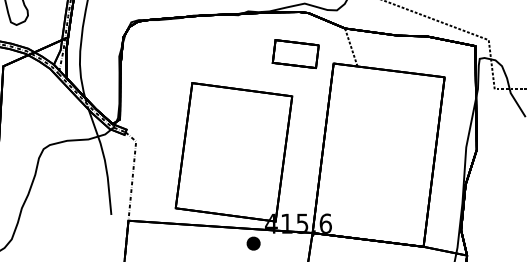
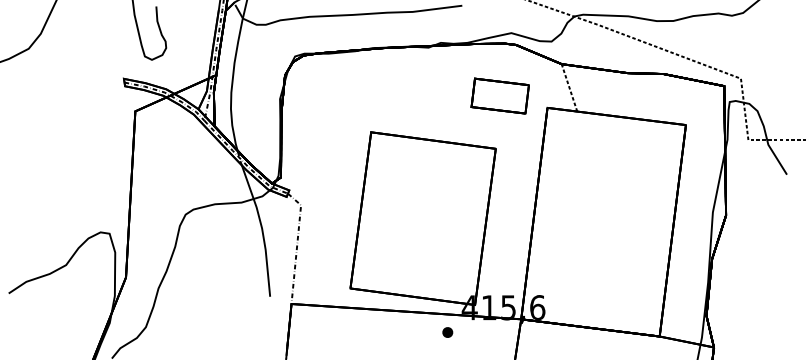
part: (253, 243) -> (447, 332), size x0.62

